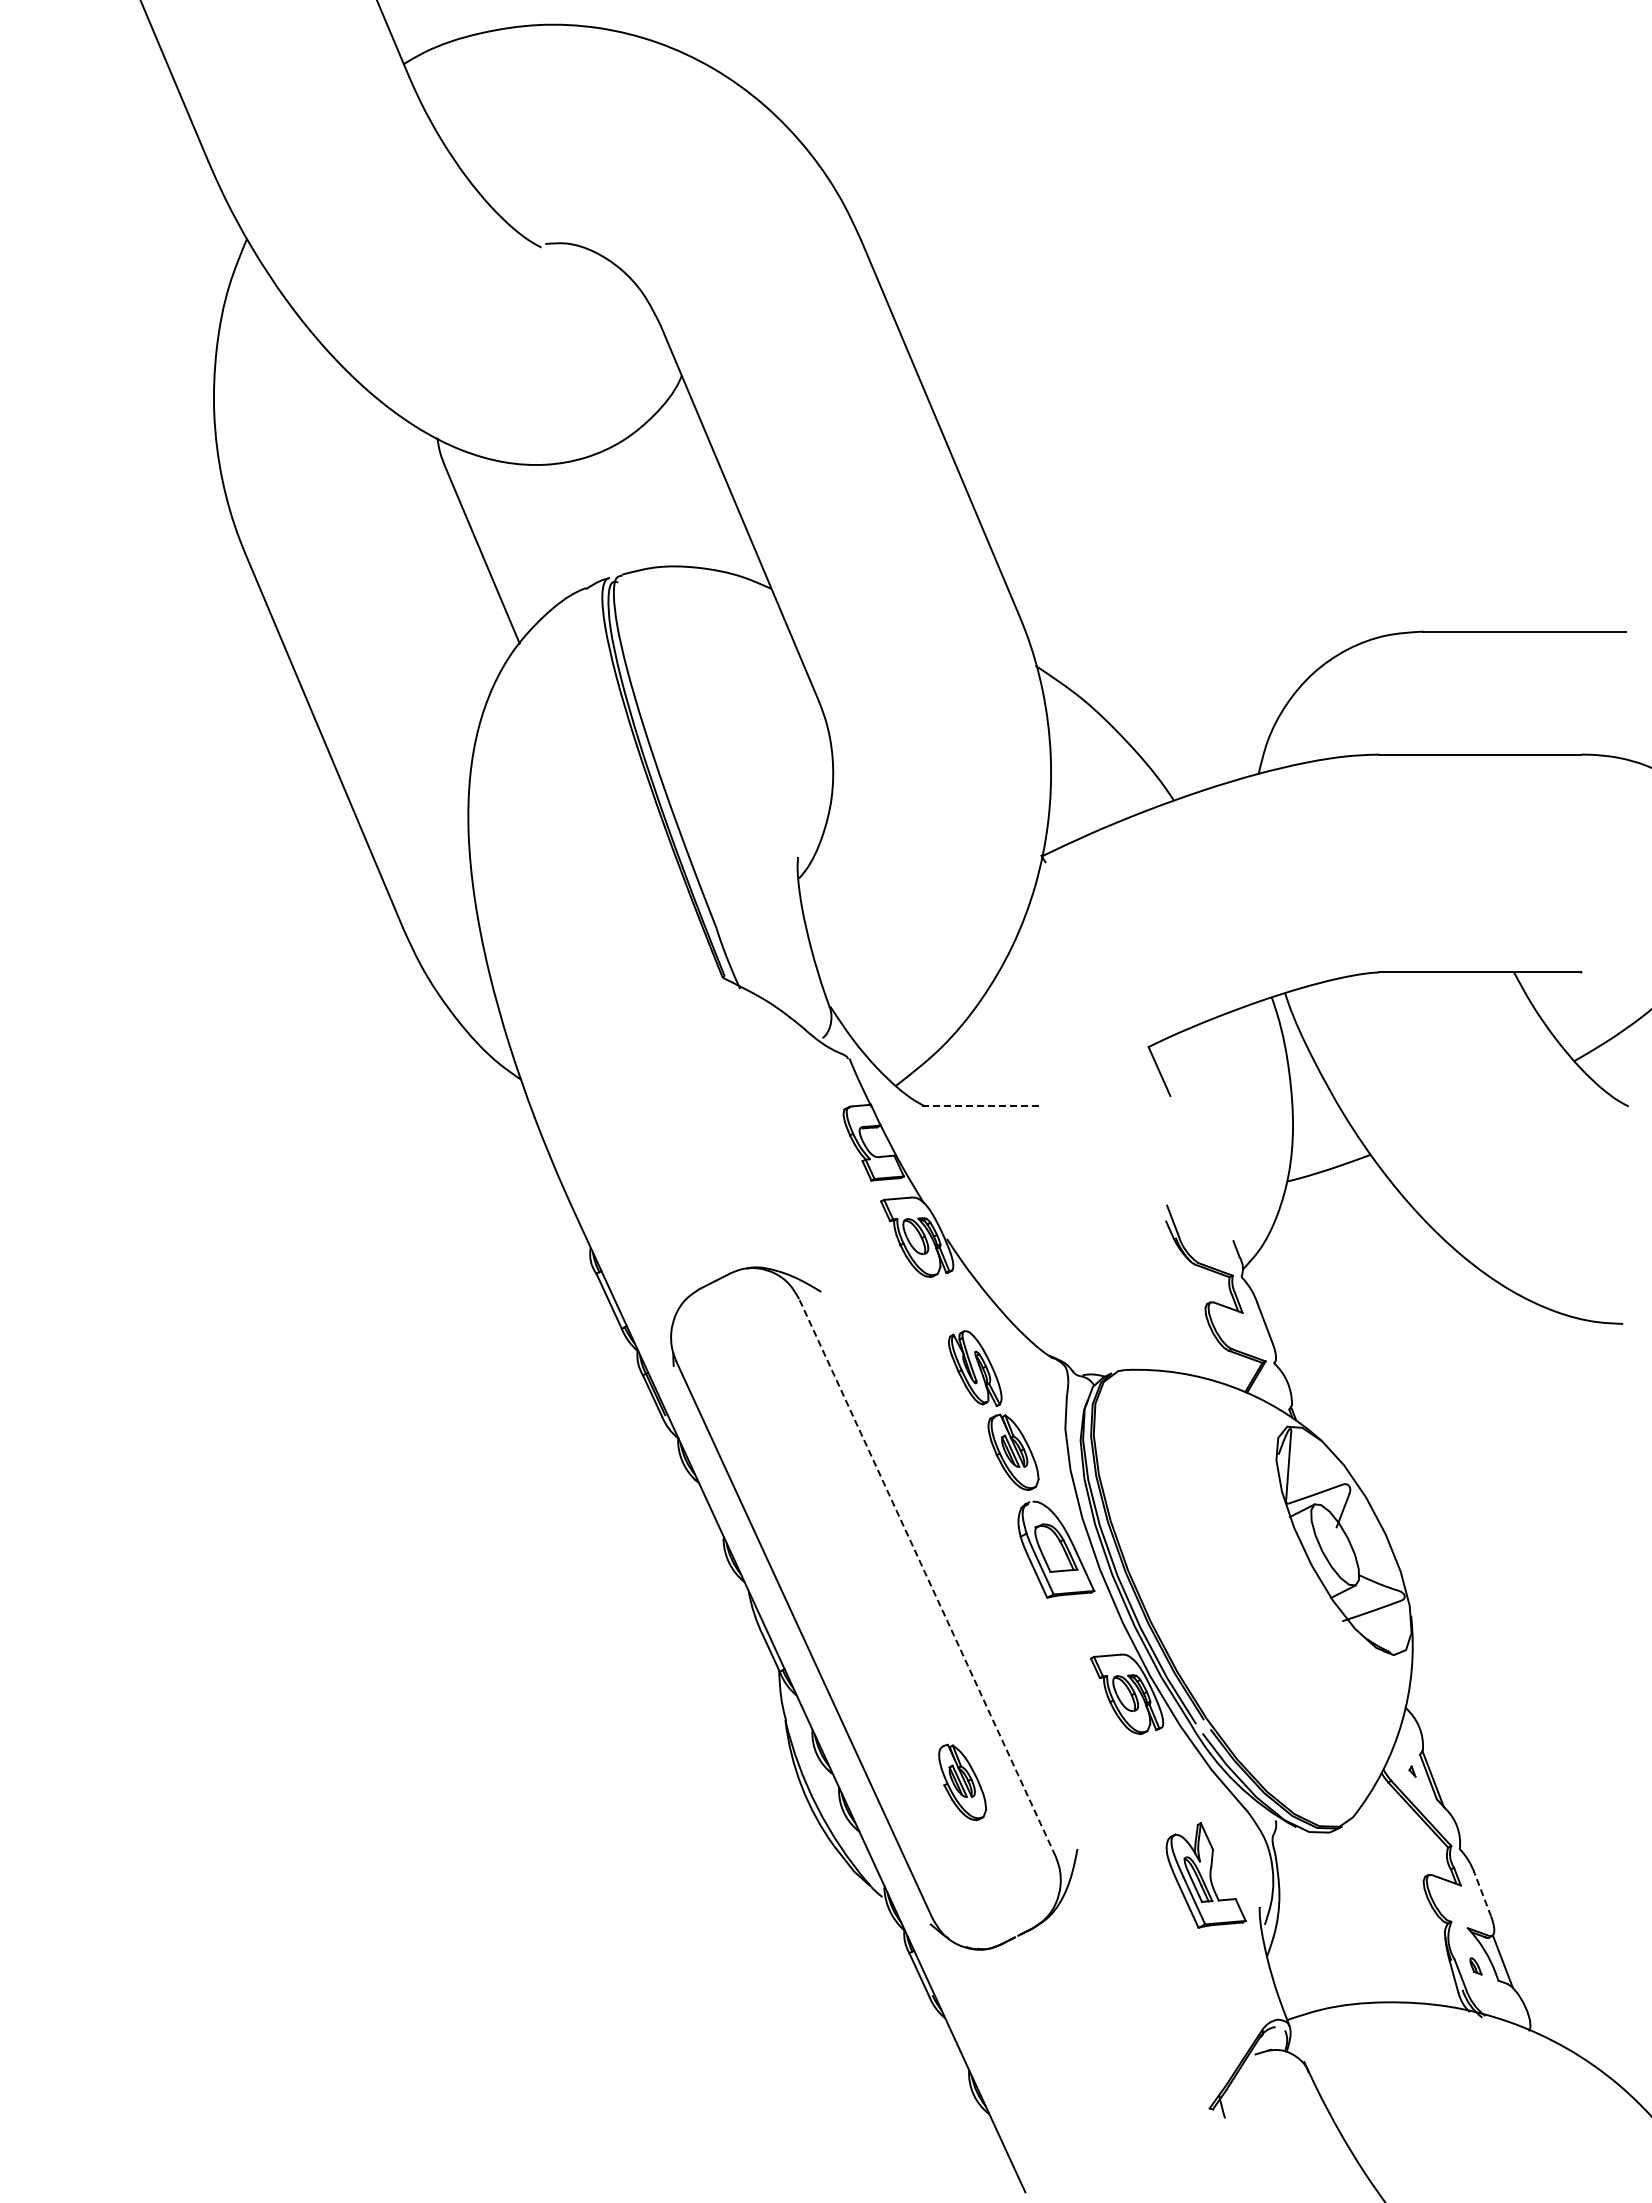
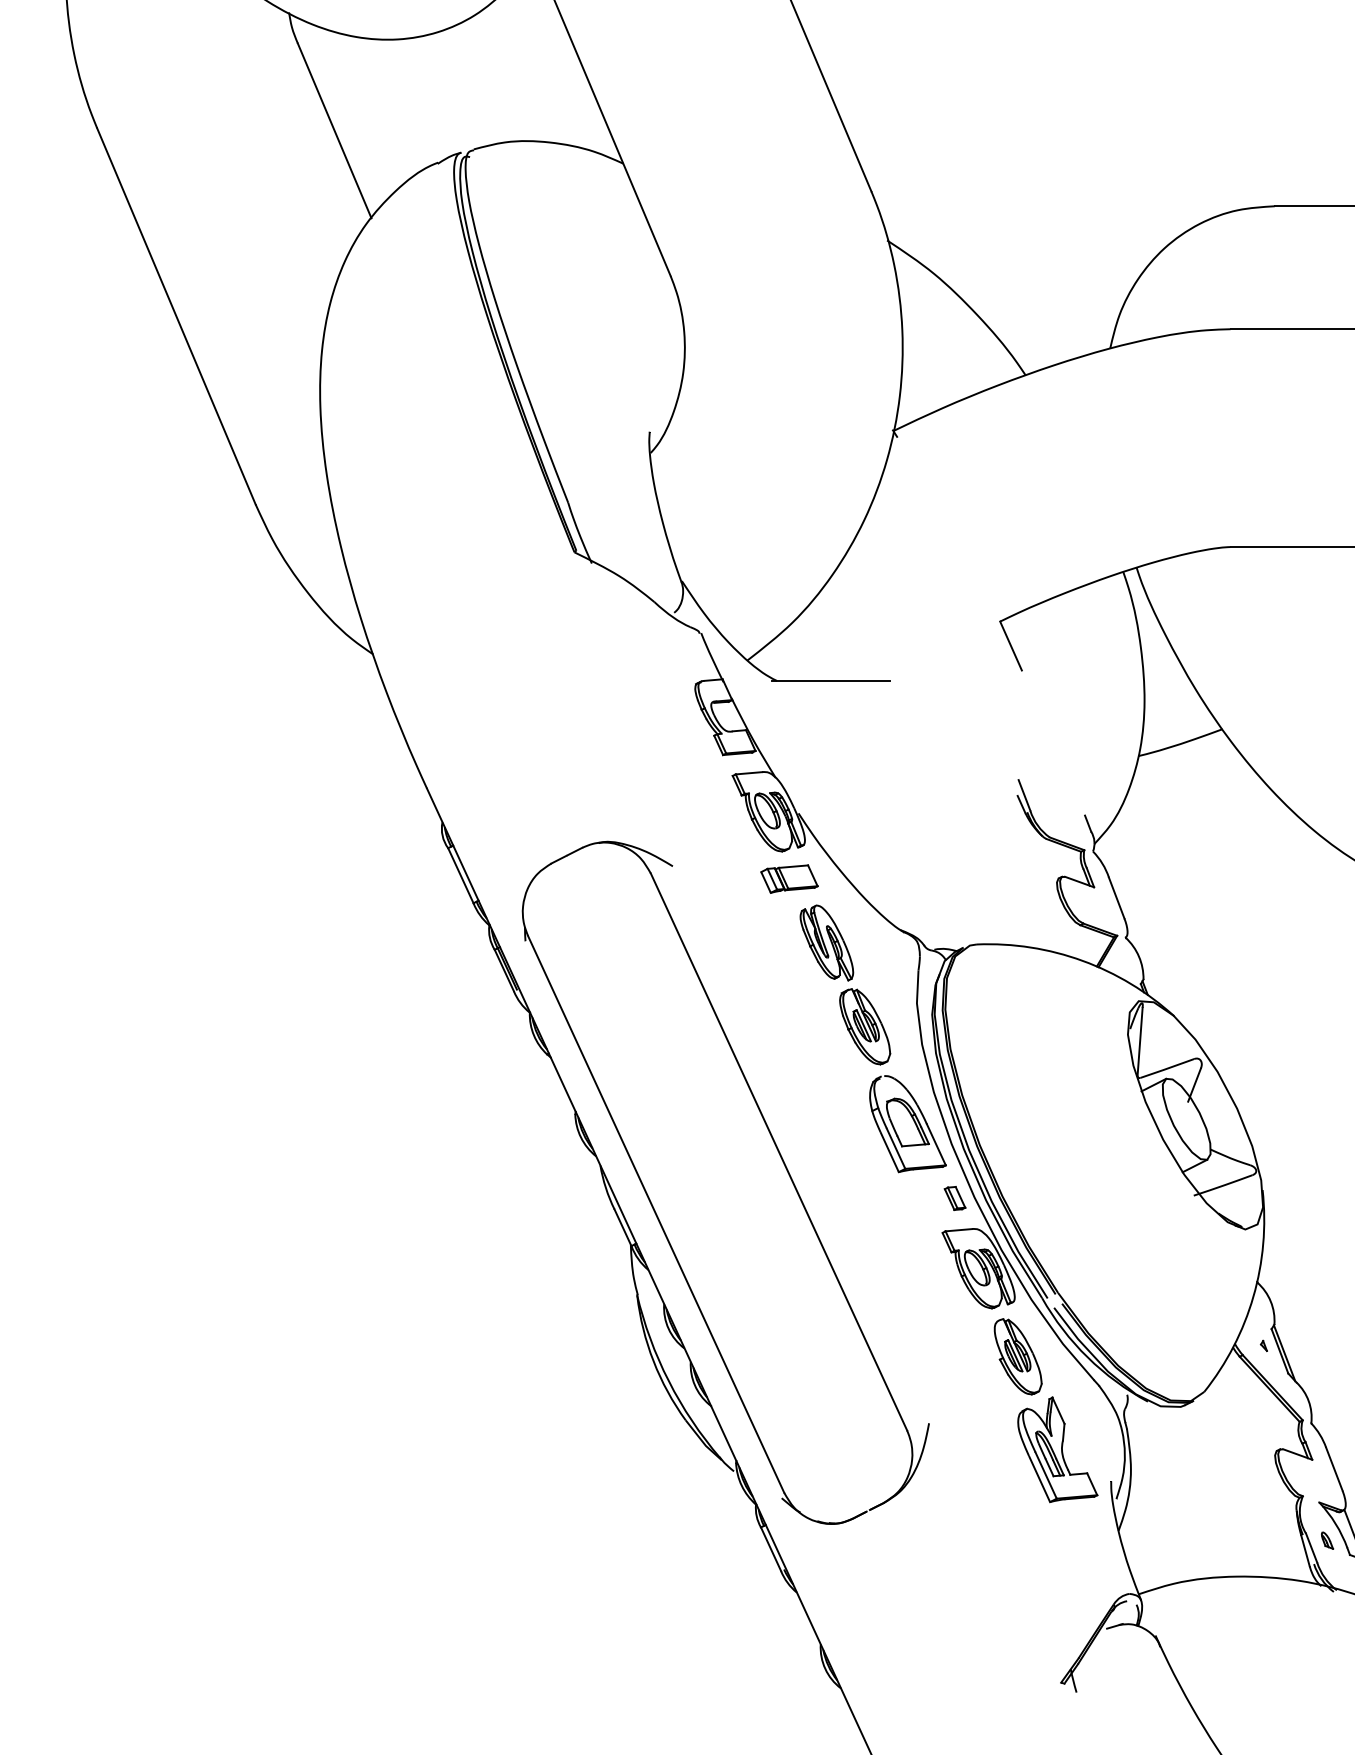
line: (978, 1106) -> (830, 681), dashed -> solid
part: (937, 1304) -> (789, 878), added
line: (927, 1577) -> (779, 1151), dashed -> solid
part: (1103, 1623) -> (955, 1197), added
part: (962, 1782) -> (1018, 1356), moved
line: (1482, 1894) -> (1333, 1468), dashed -> solid

